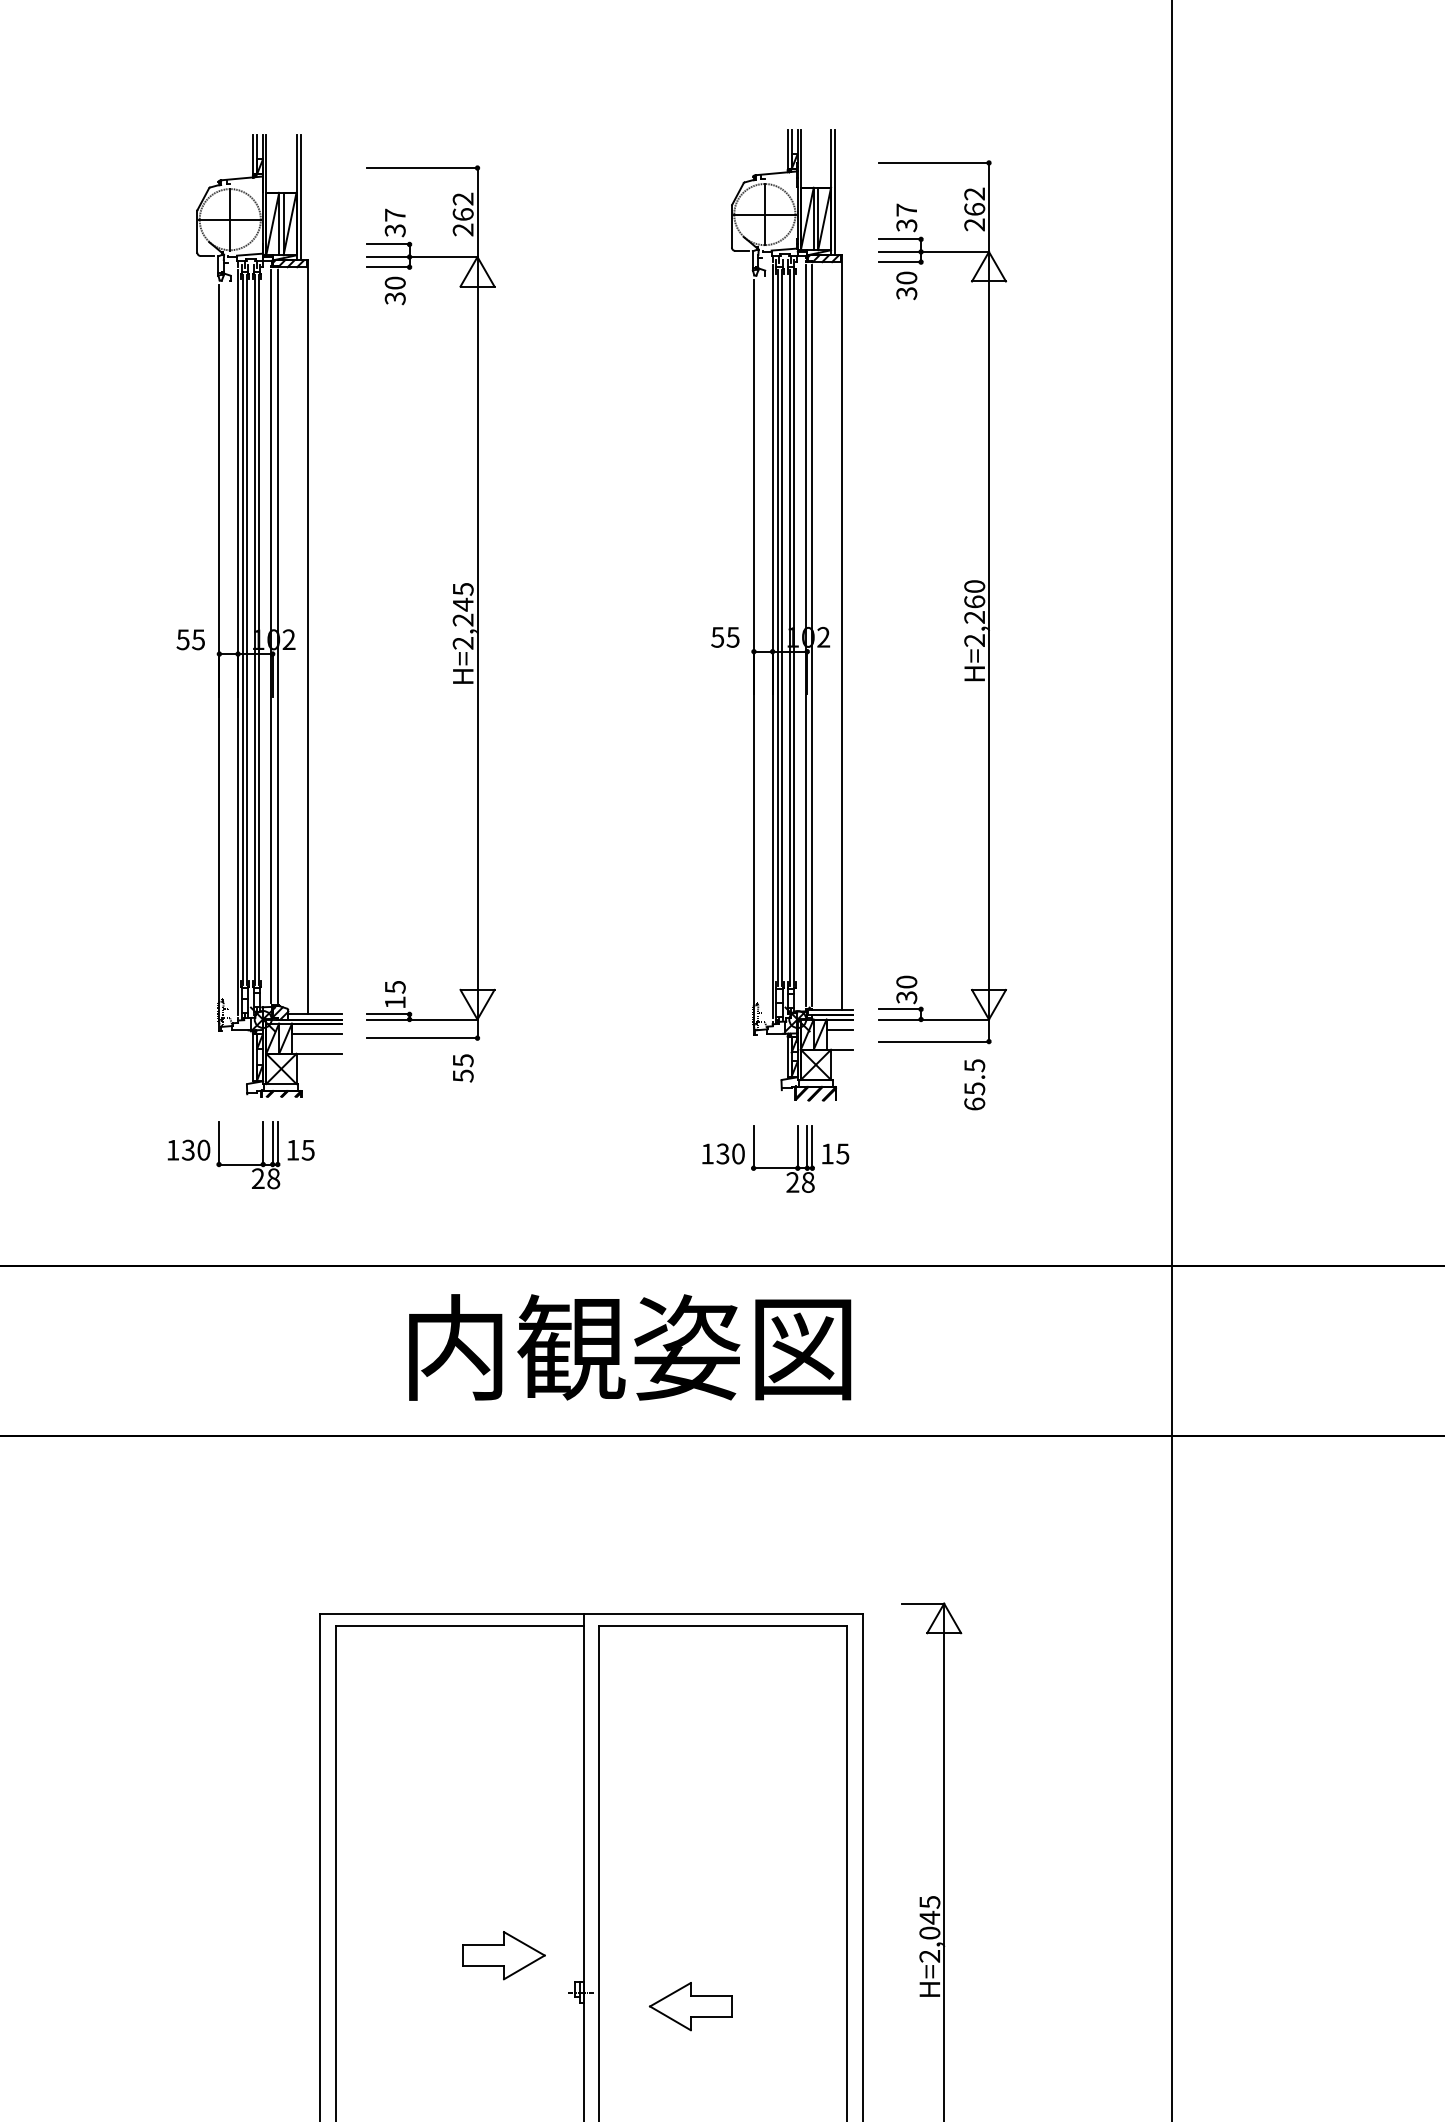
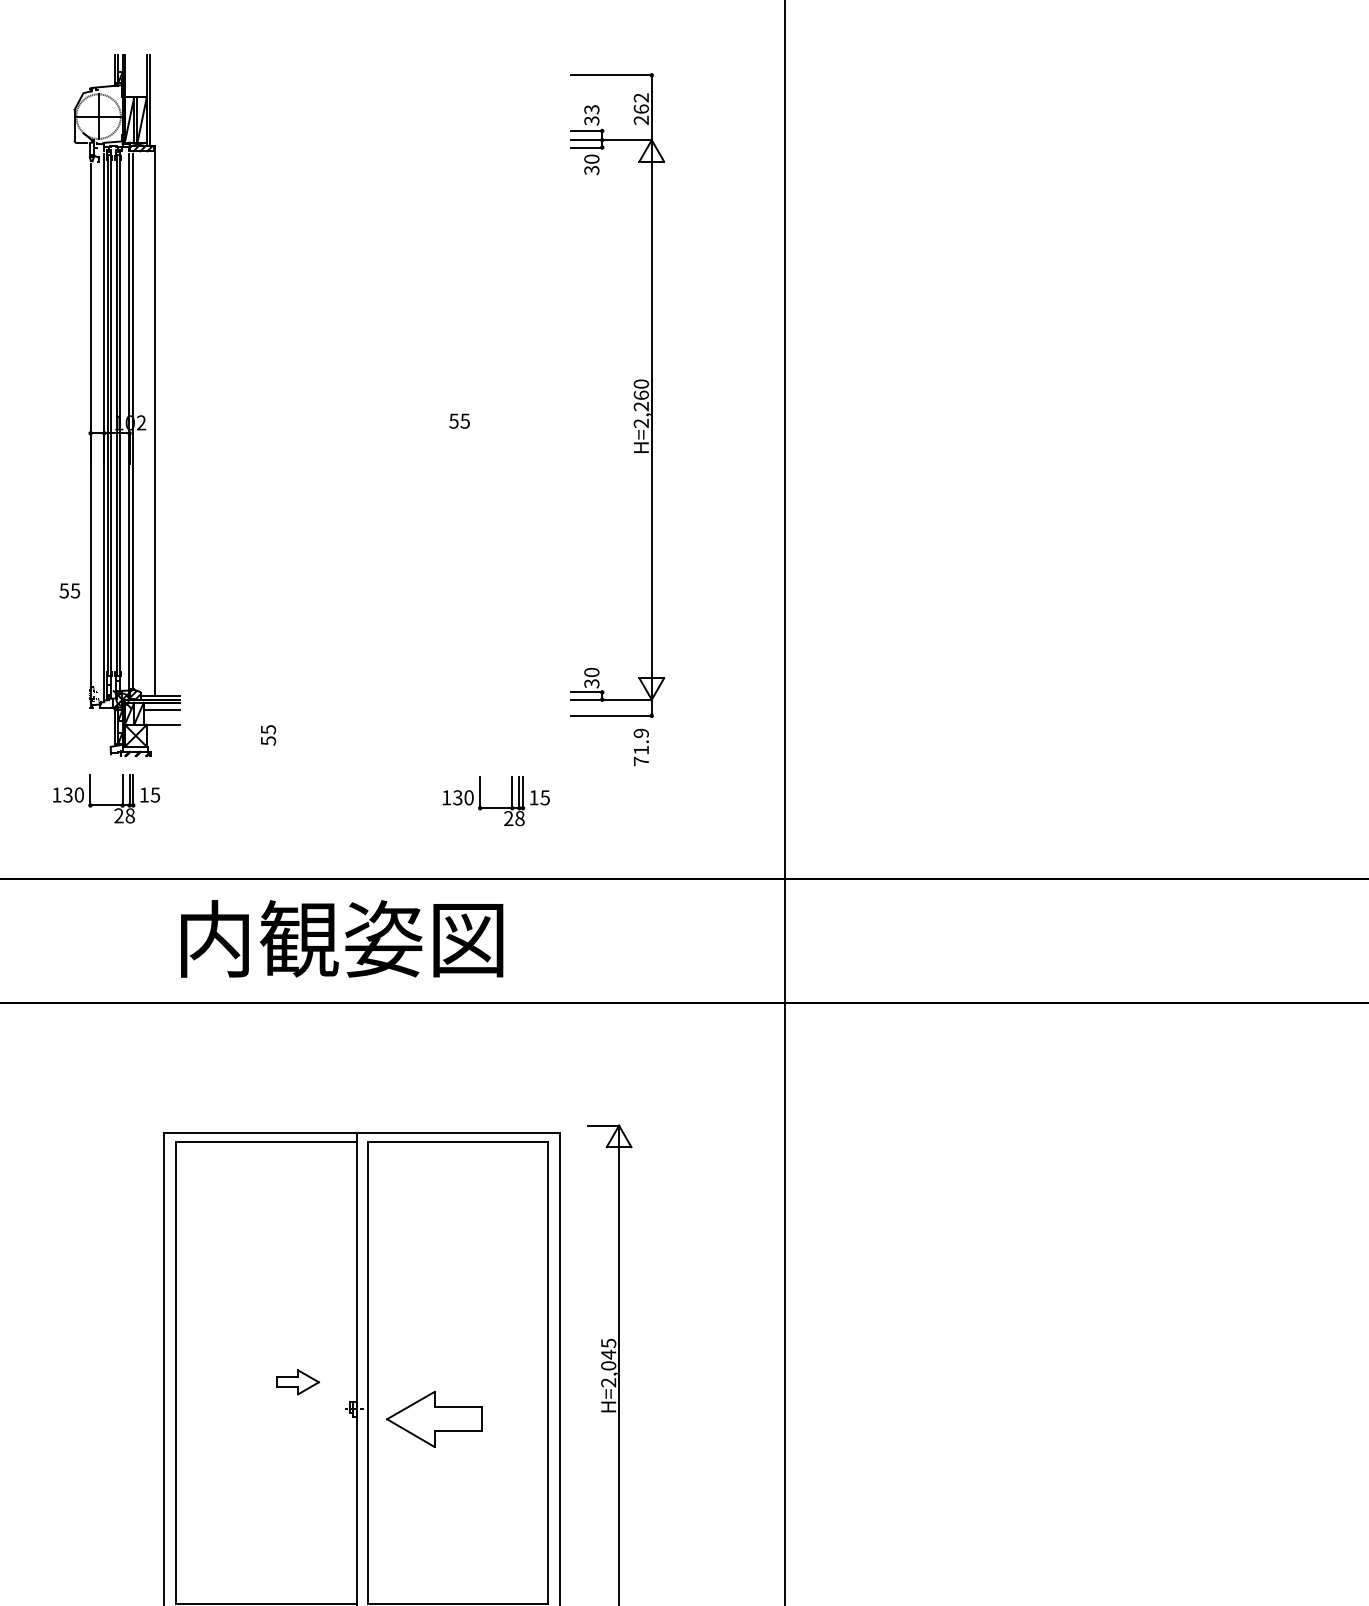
text: (906, 209) -> (591, 109), 37 -> 33
part: (453, 602) -> (261, 395), removed
part: (792, 614) -> (508, 404), removed
text: (190, 639) -> (69, 590), moved
text: (973, 1084) -> (640, 747), 65.5 -> 71.9
text: (630, 1346) -> (342, 938), moved
part: (503, 1955) -> (297, 1382), size x0.7
part: (689, 2006) -> (433, 1419), size x1.6

